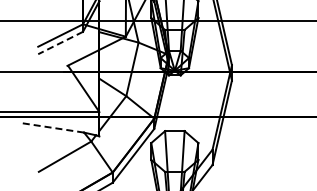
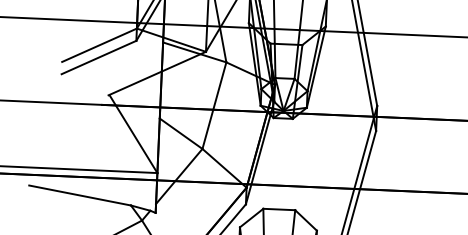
line: (60, 43) -> (98, 58), dashed -> solid
line: (52, 127) -> (79, 194), dashed -> solid

